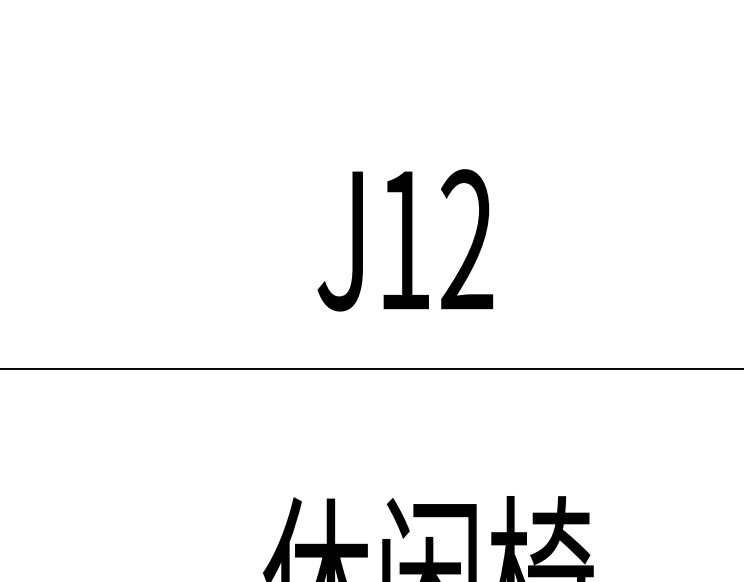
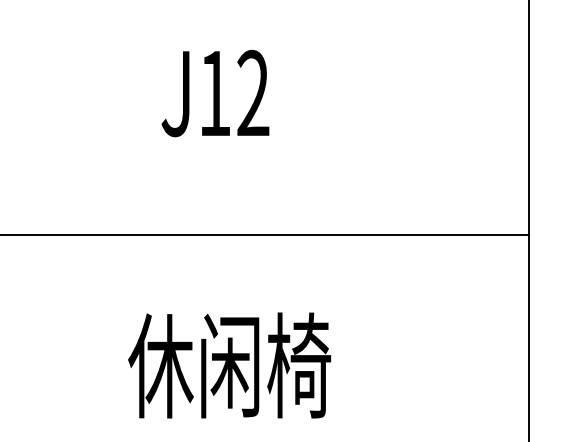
text: (405, 240) -> (215, 93), moved

